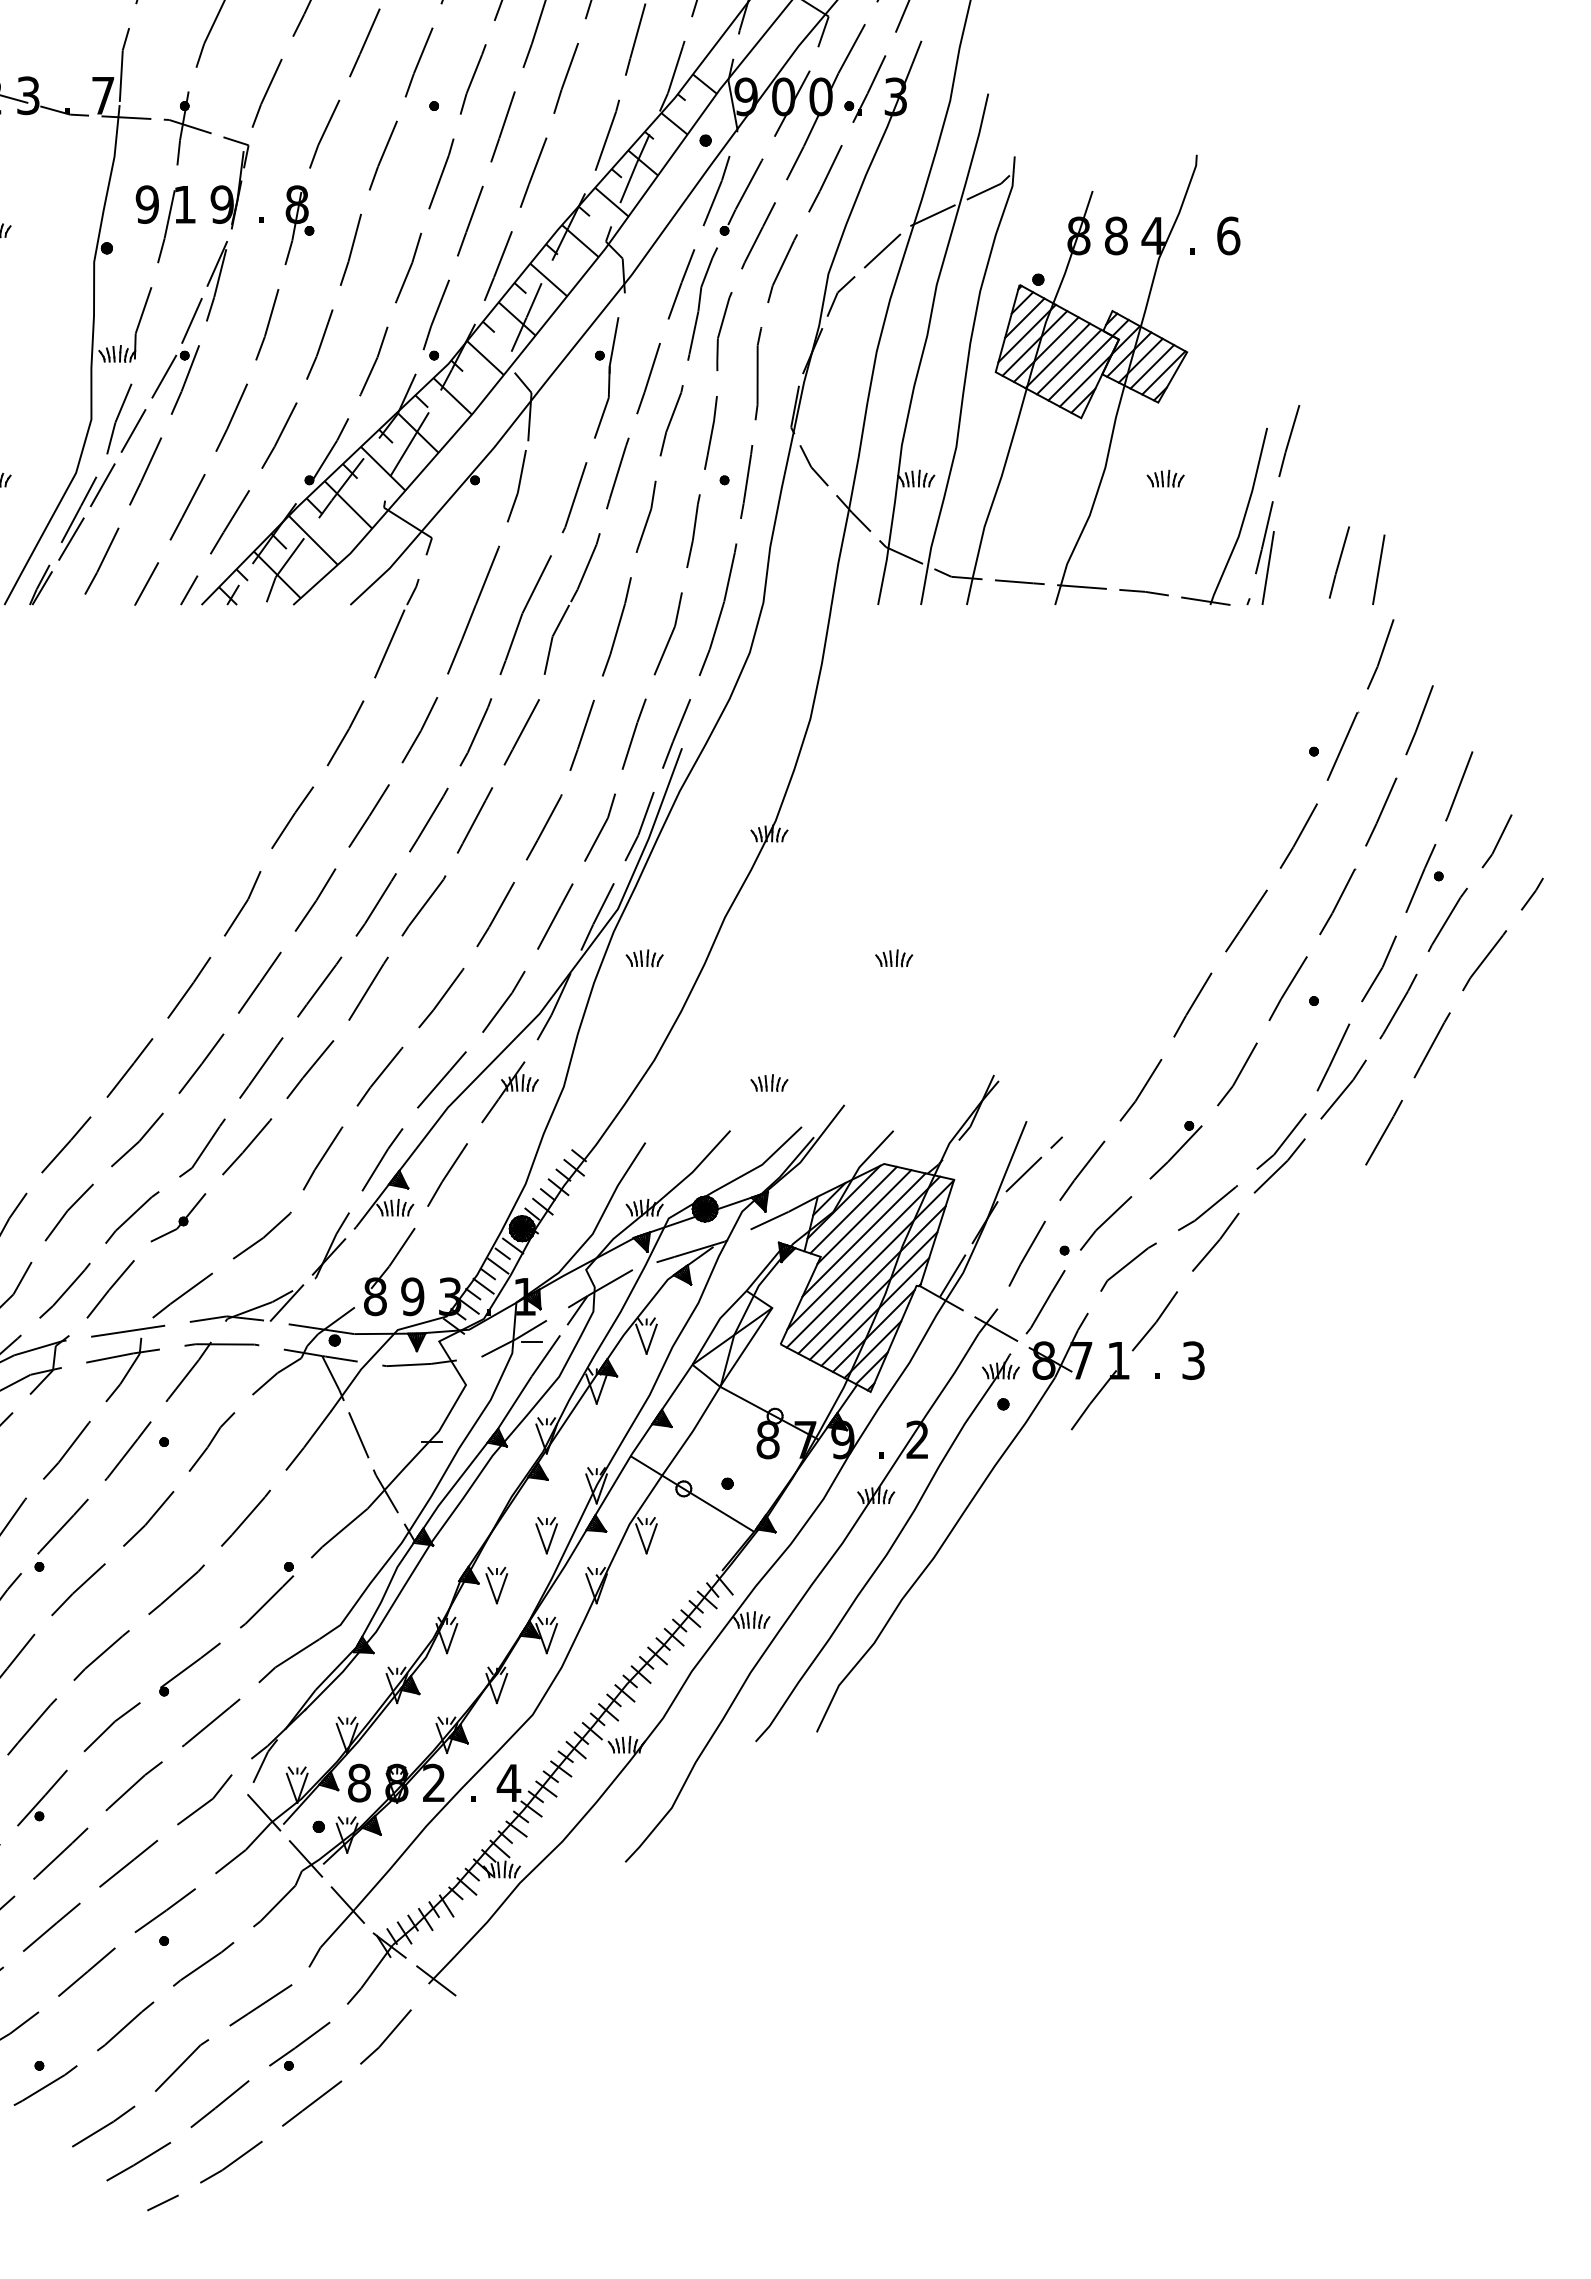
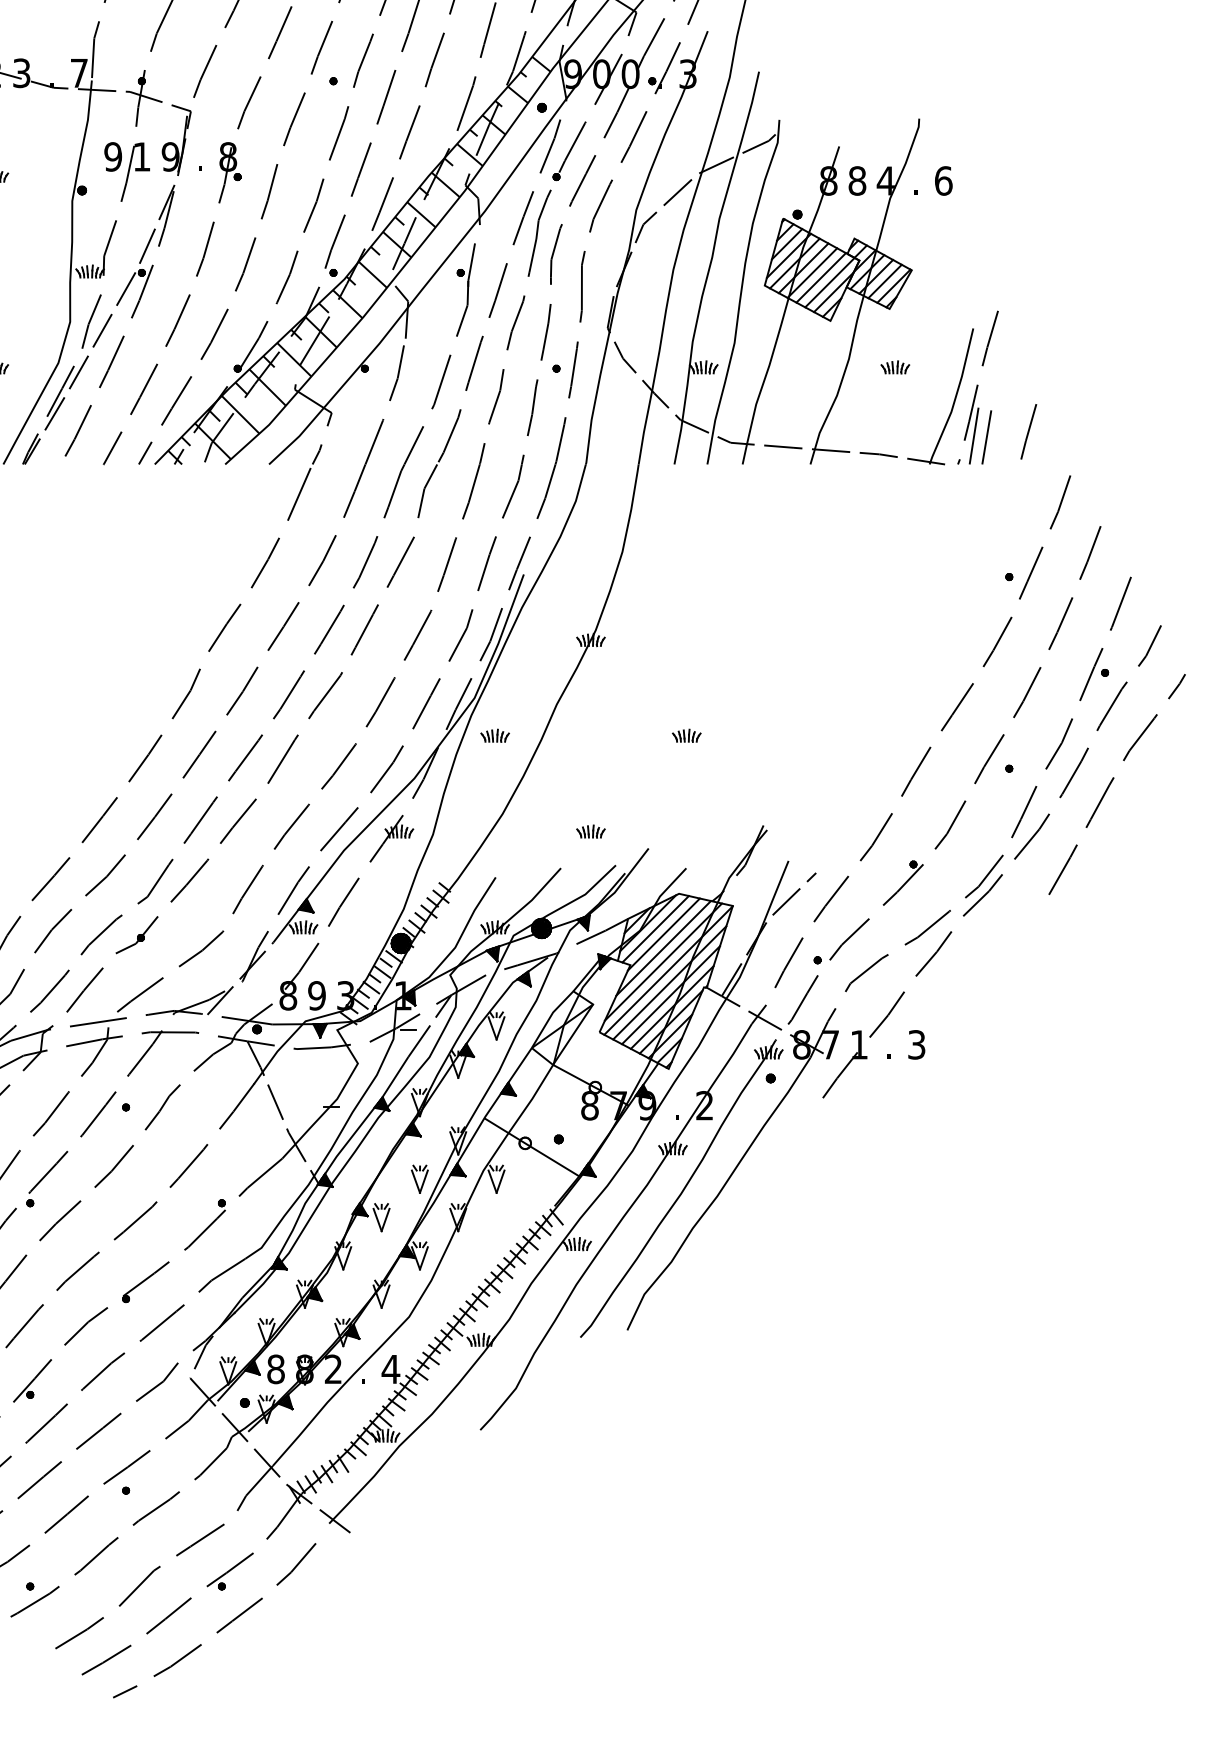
line: (1378, 569) -> (986, 437), moved

